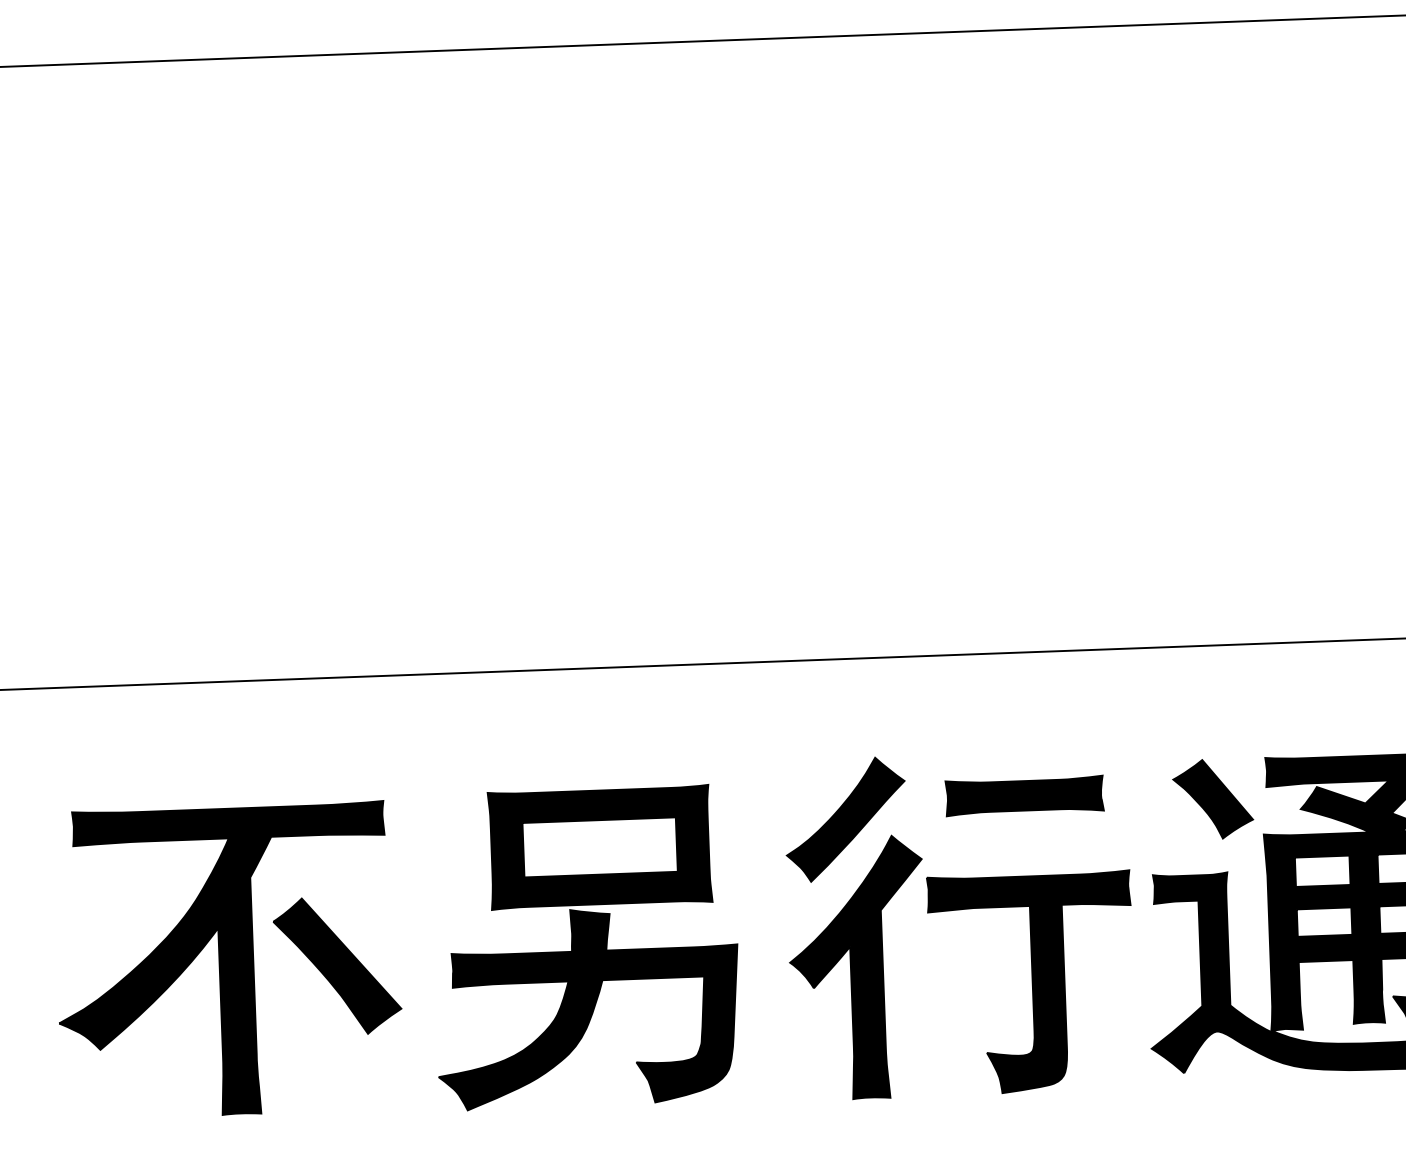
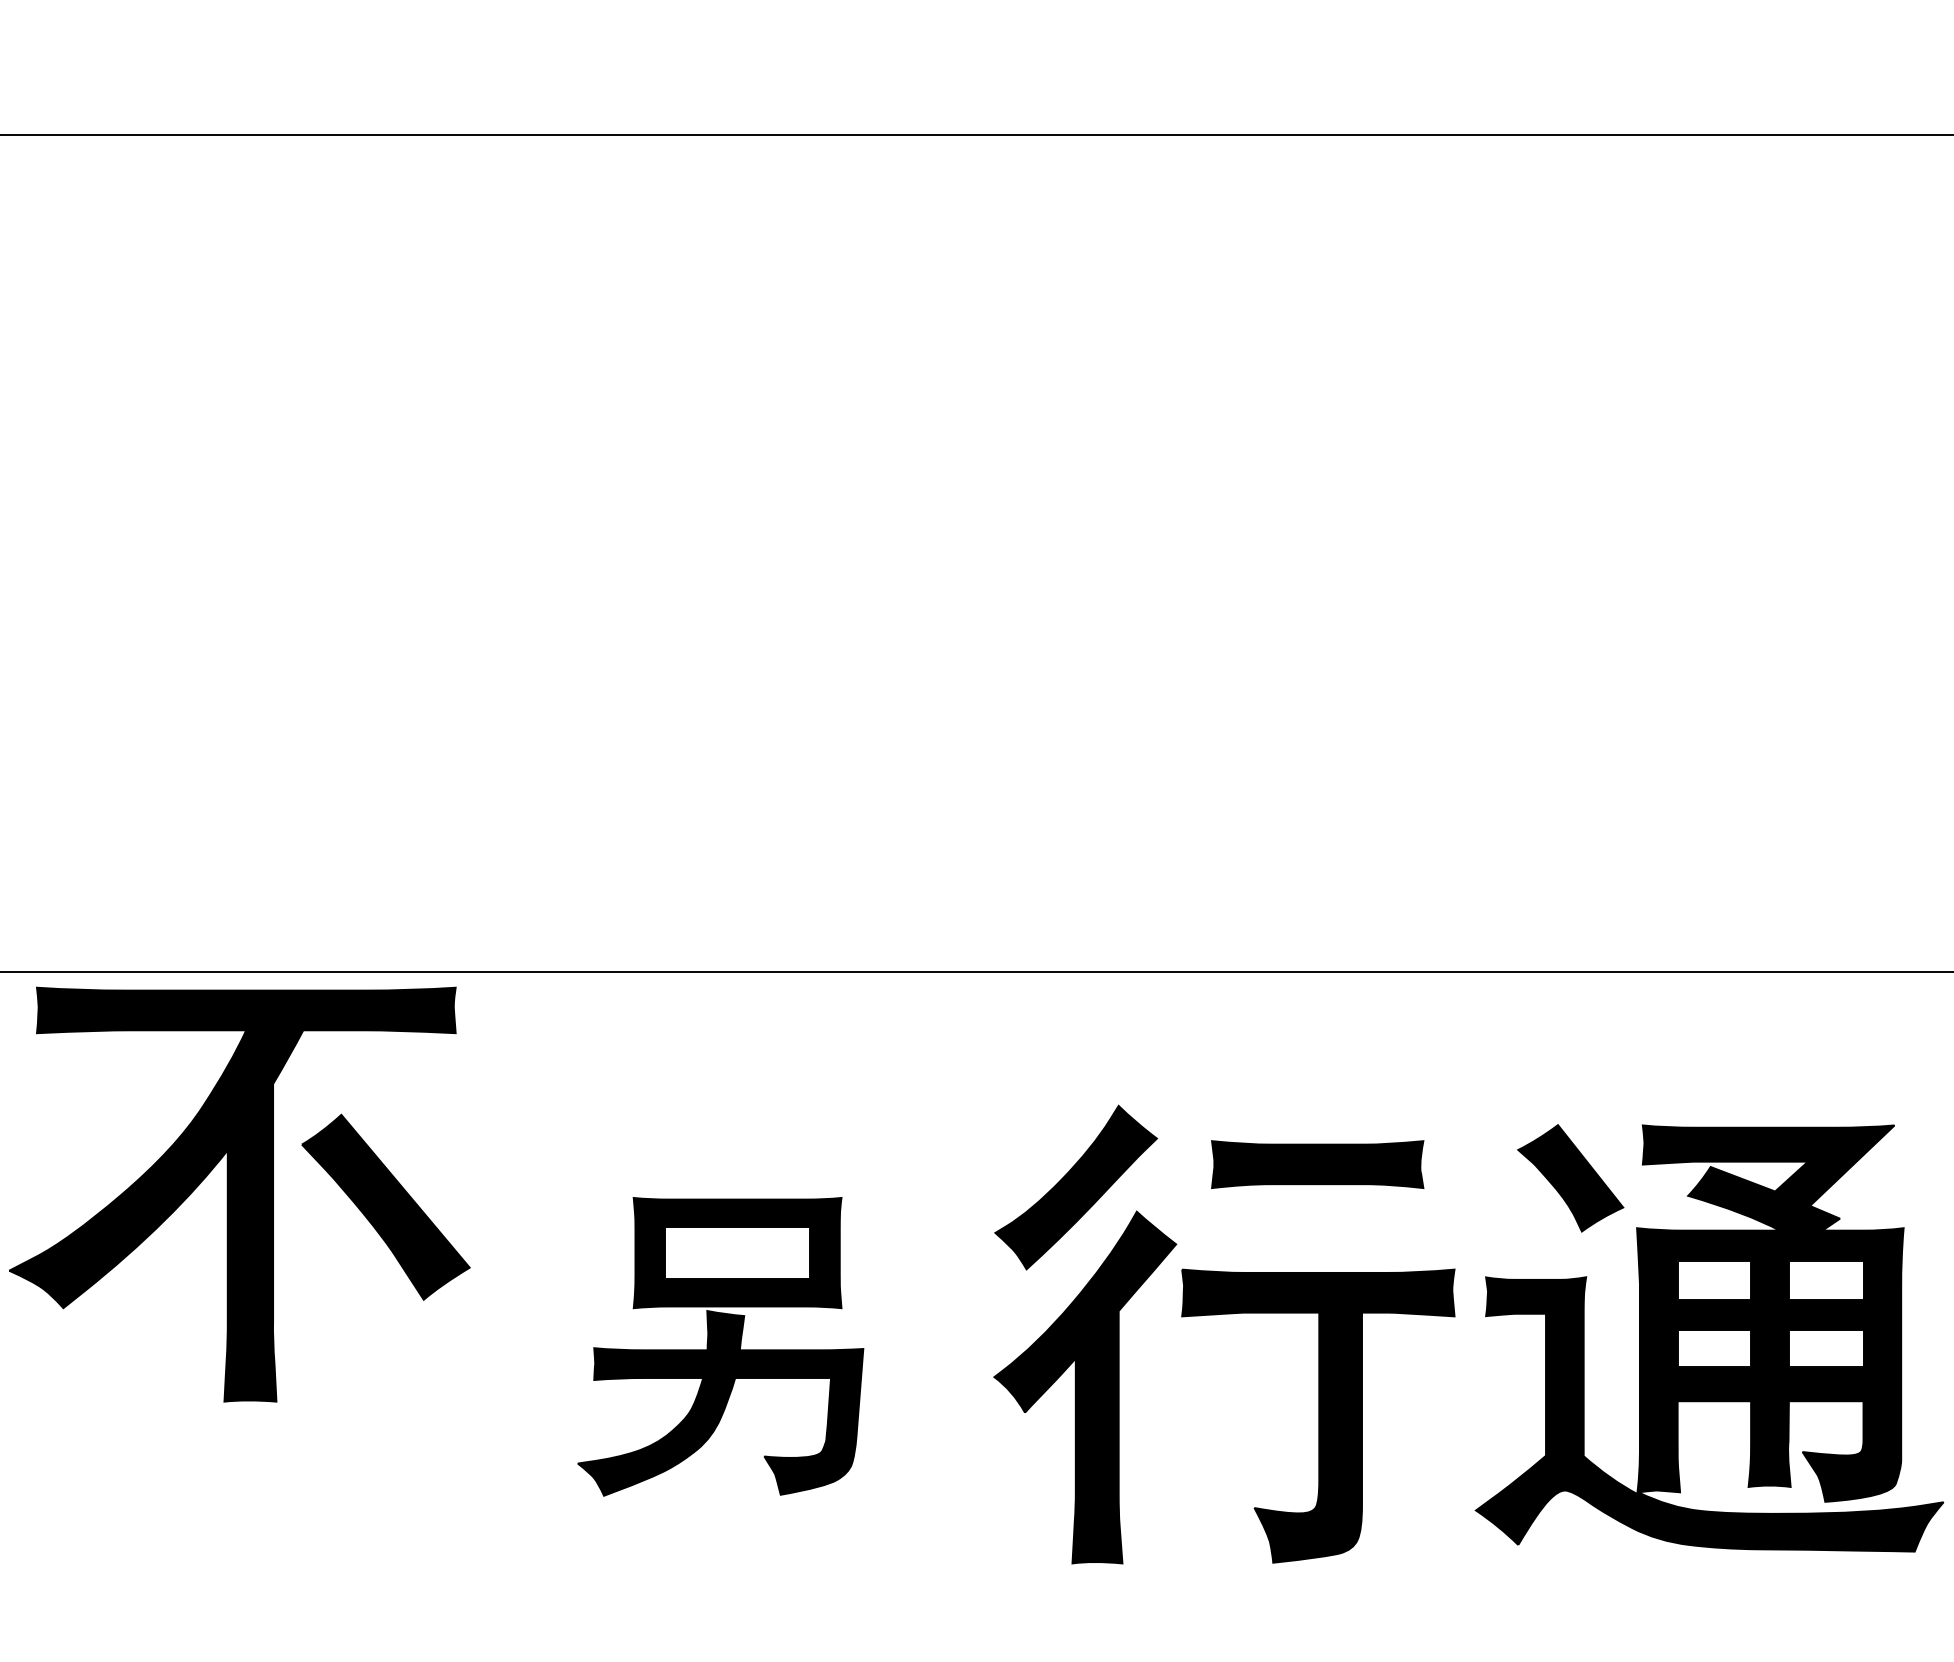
part: (585, 947) -> (720, 1346), size x0.7
part: (228, 960) -> (239, 1194), moved

